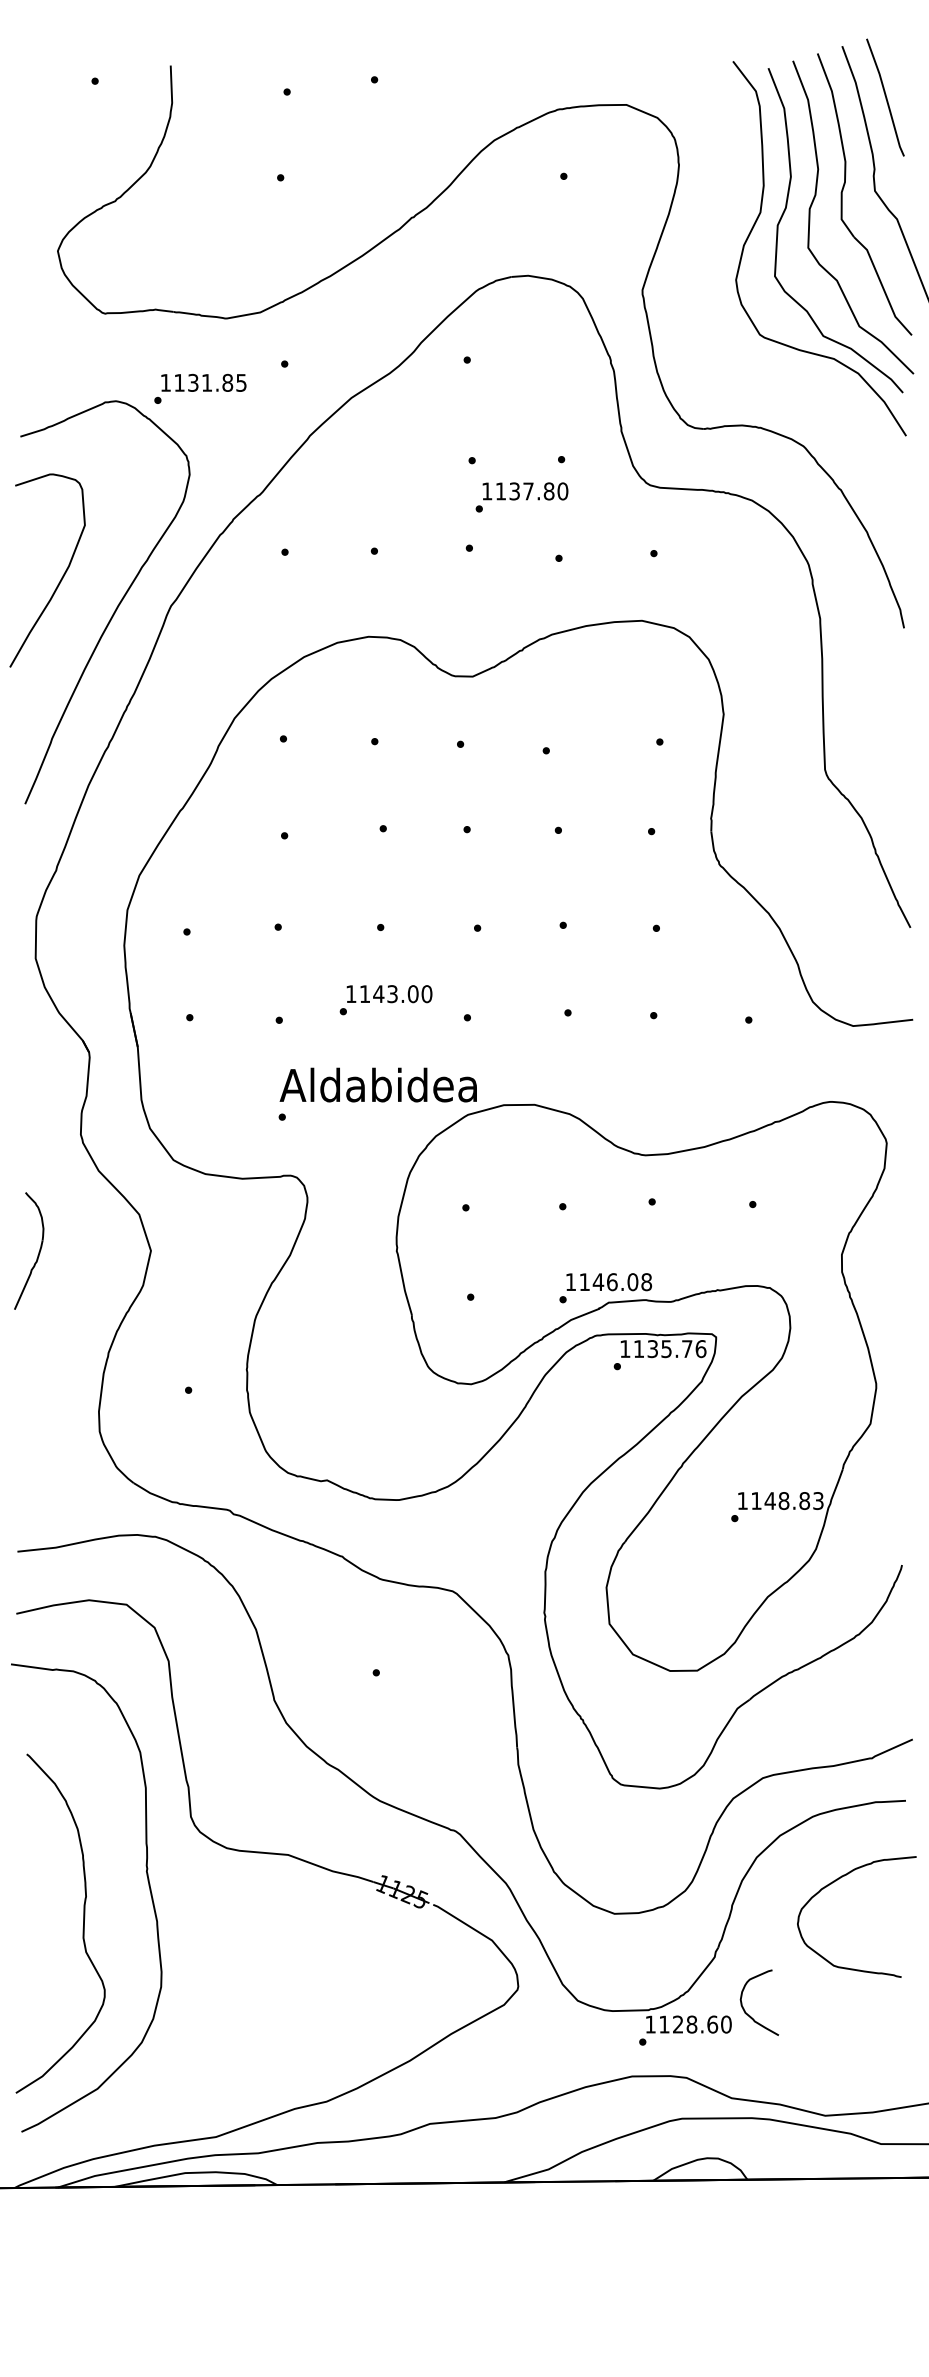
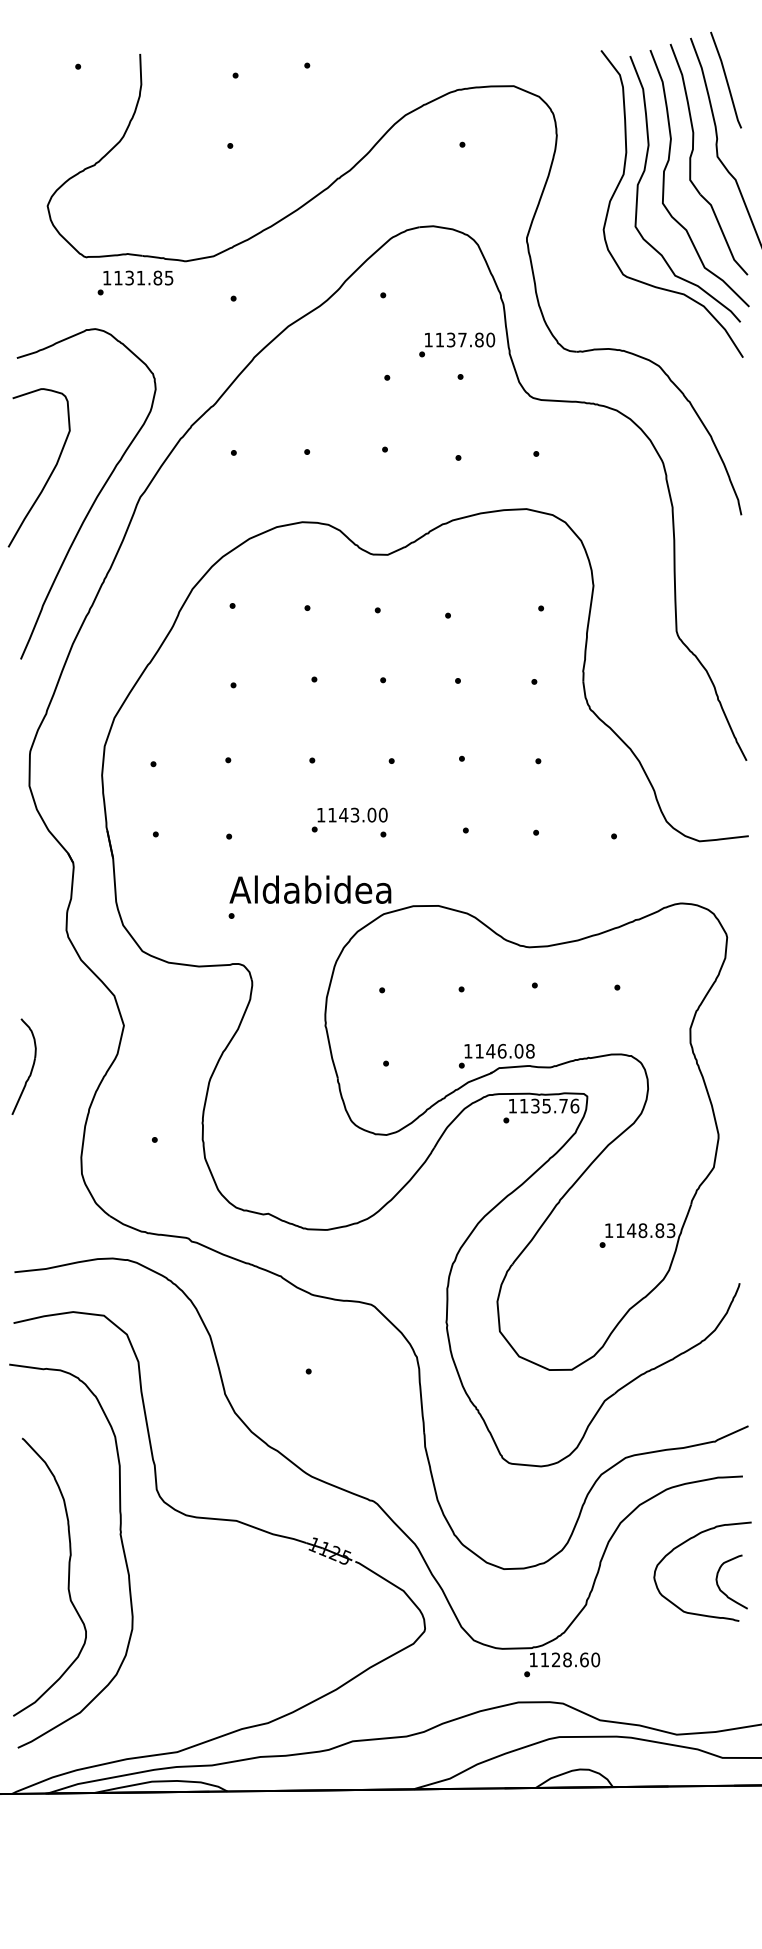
text: (200, 388) -> (135, 282), moved
text: (522, 496) -> (457, 344), moved
text: (385, 999) -> (349, 819), moved
part: (38, 1251) -> (31, 1067), moved
curve: (748, 2013) -> (722, 1590), moved

